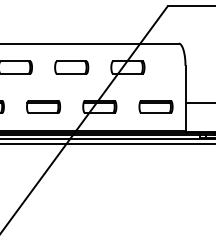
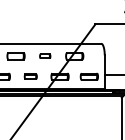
part: (69, 68) -> (44, 56), size x0.6
part: (43, 106) -> (30, 76), size x0.7

